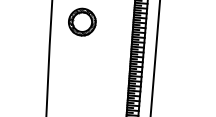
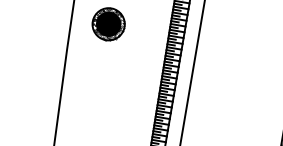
fill: (82, 22) -> (108, 24), added

